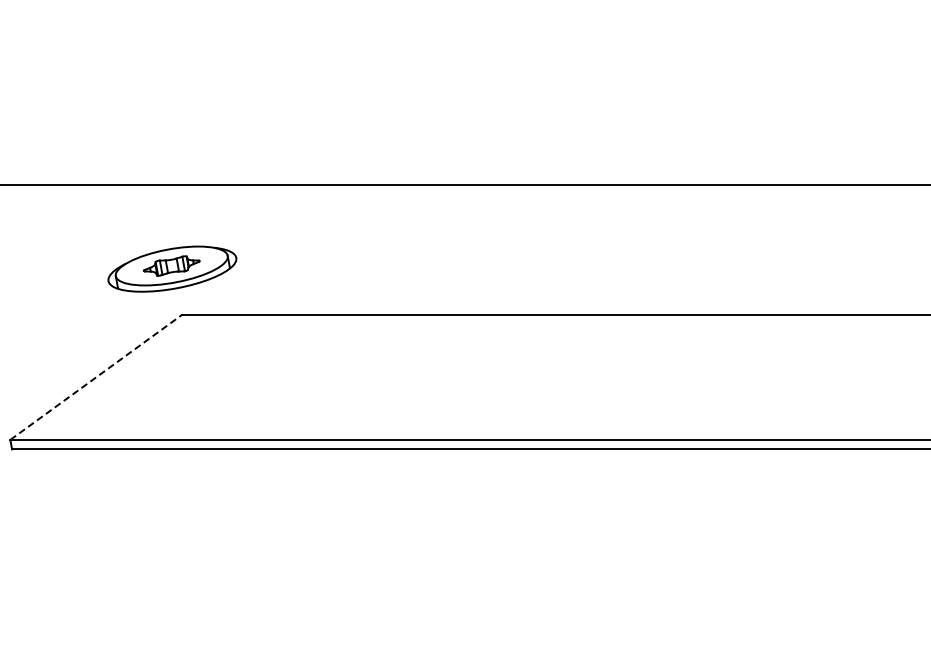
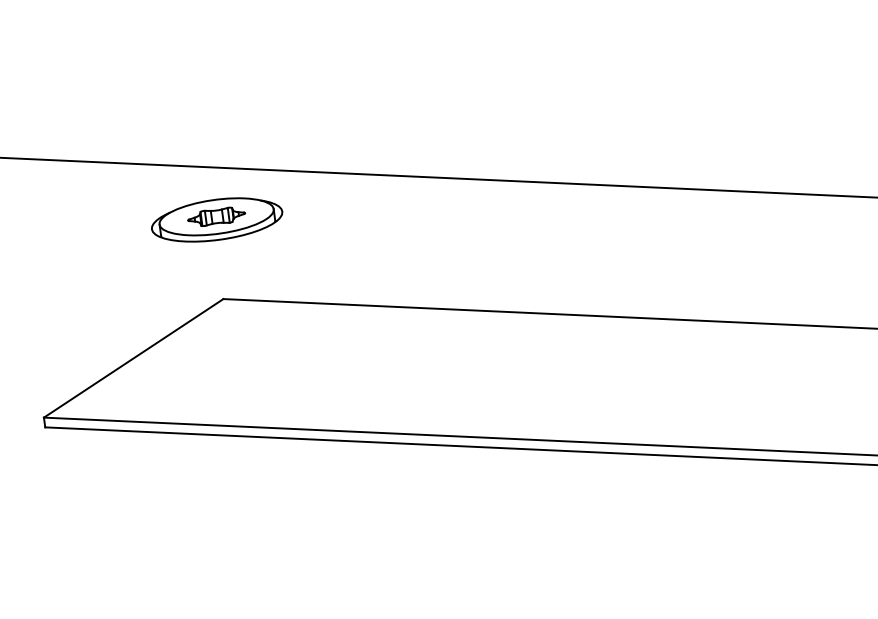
part: (172, 268) -> (217, 219), moved
line: (96, 377) -> (133, 358), dashed -> solid

